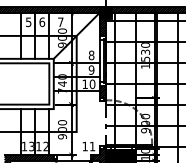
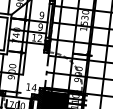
text: (91, 55) -> (41, 15), 8 -> 9
text: (92, 84) -> (39, 38), 10 -> 12
text: (92, 146) -> (34, 87), 11 -> 14

